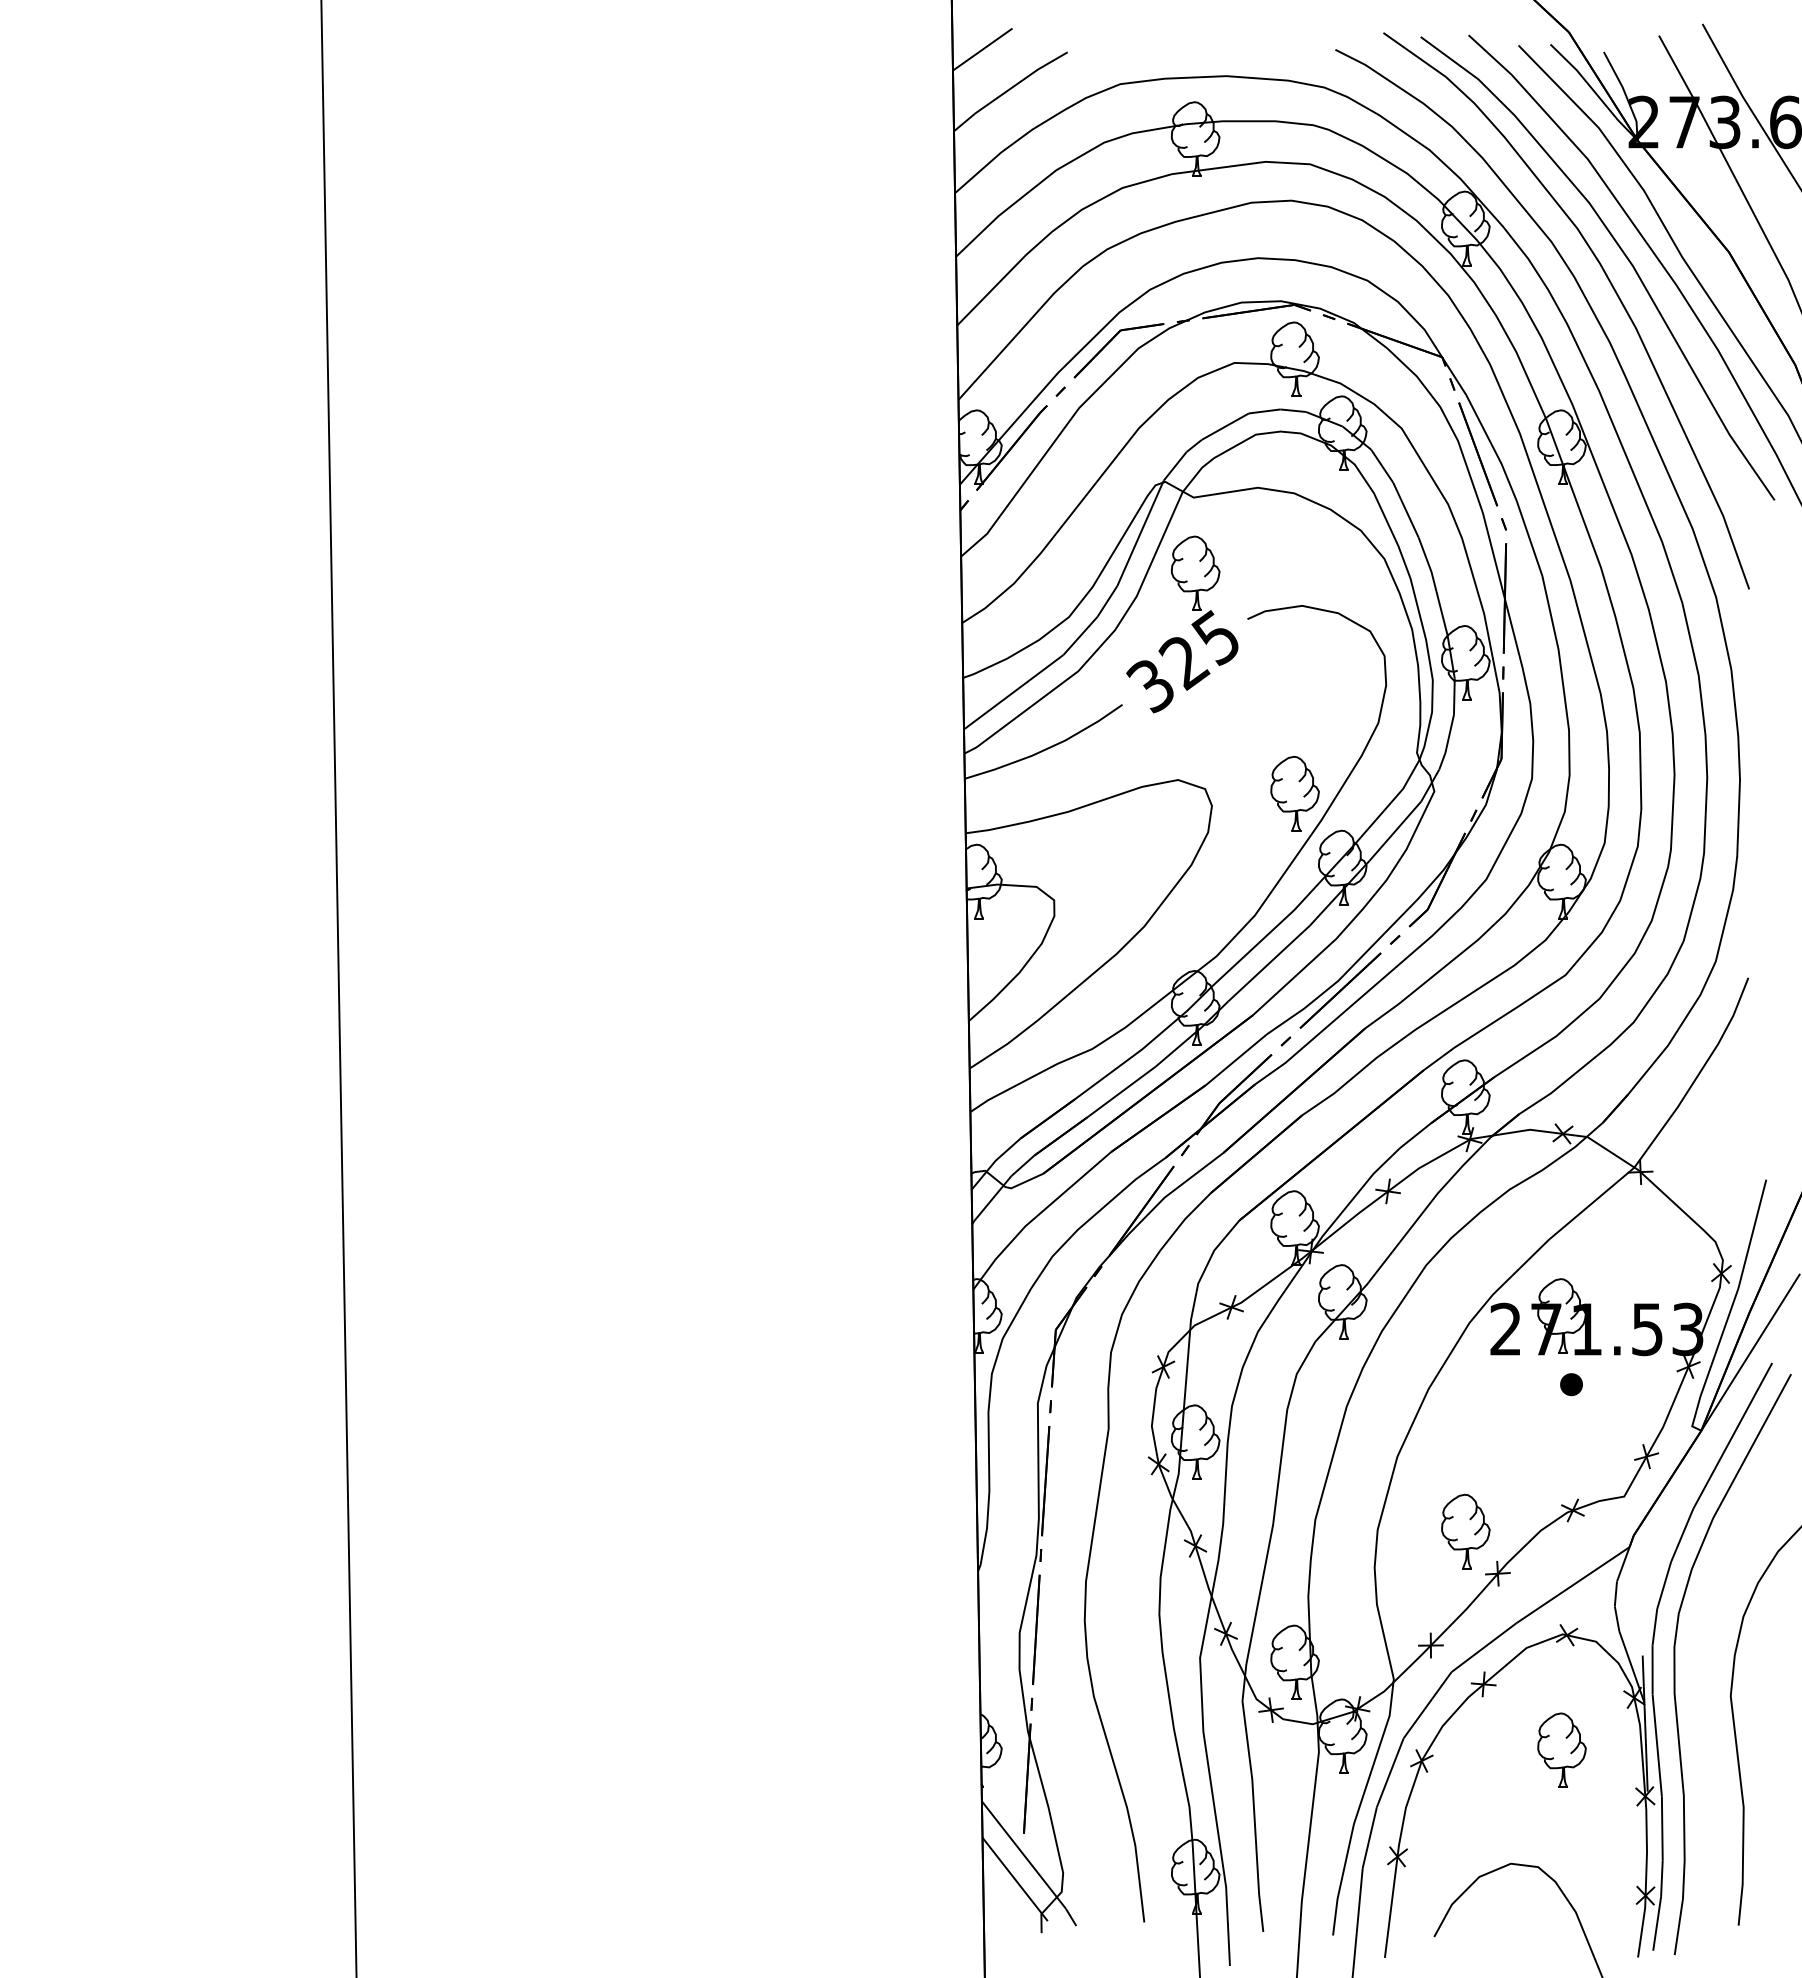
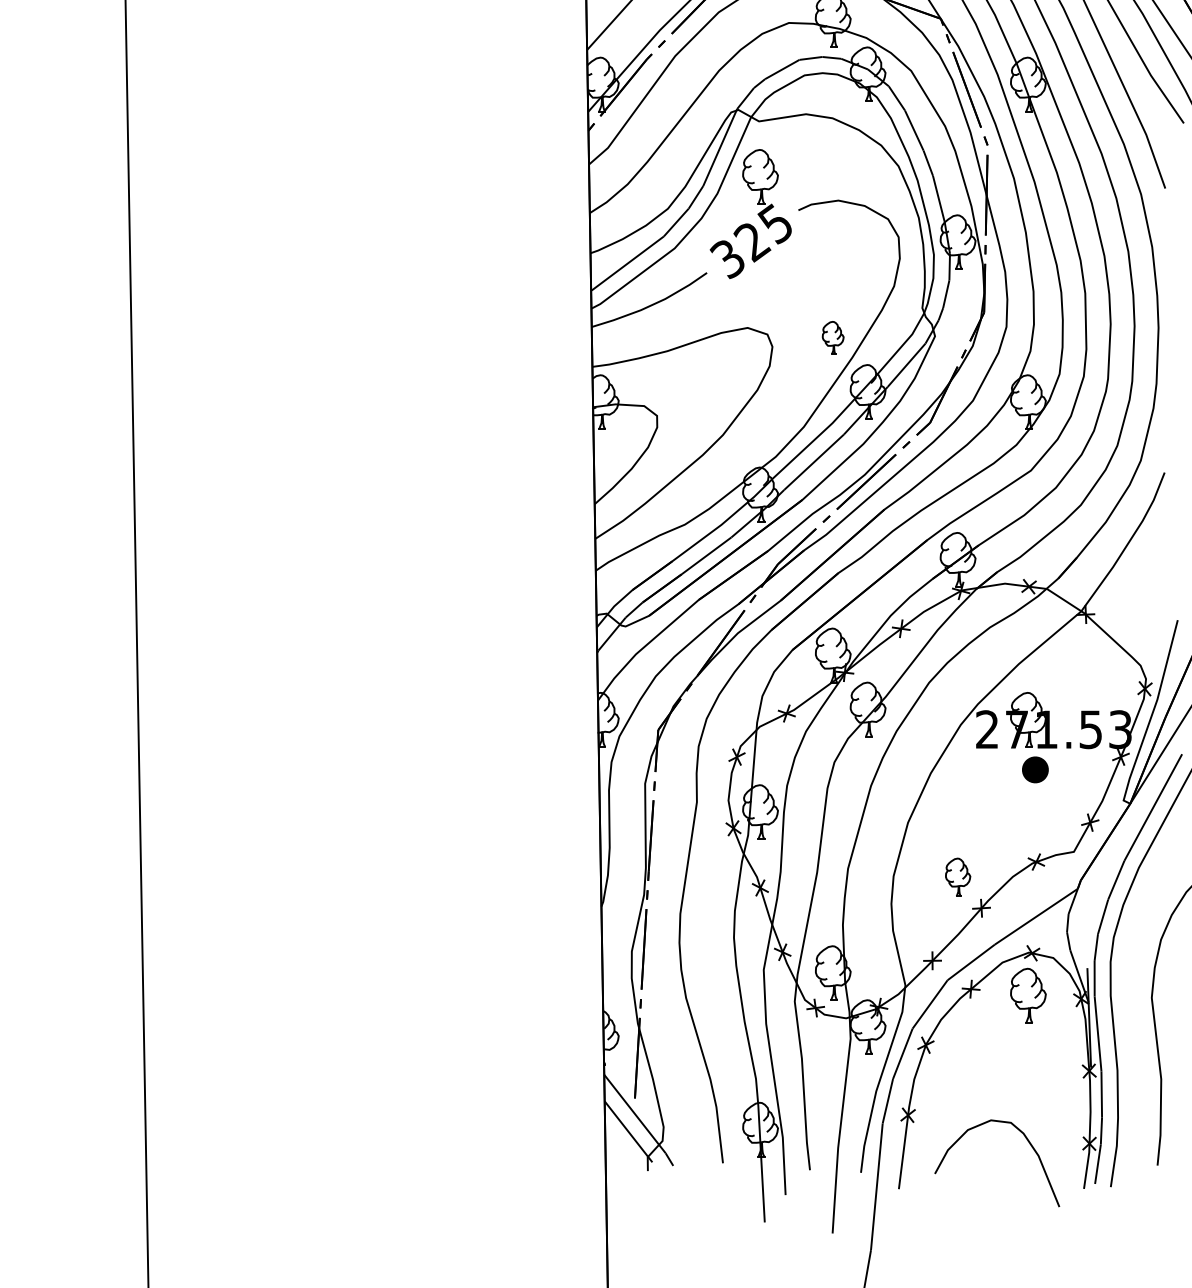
part: (1294, 793) -> (832, 337), size x0.6
part: (1571, 1384) -> (1035, 769), size x1.6
part: (1465, 1531) -> (957, 877), size x0.7
part: (1561, 1749) -> (1028, 995), moved

